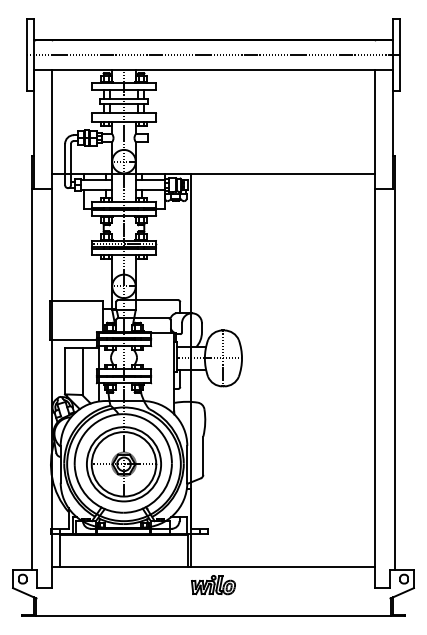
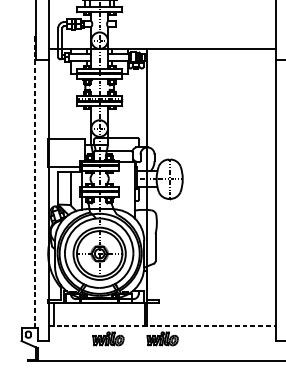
line: (32, 363) -> (35, 182), solid -> dashed
line: (213, 567) -> (162, 326), solid -> dashed
part: (136, 585) -> (108, 339), added

